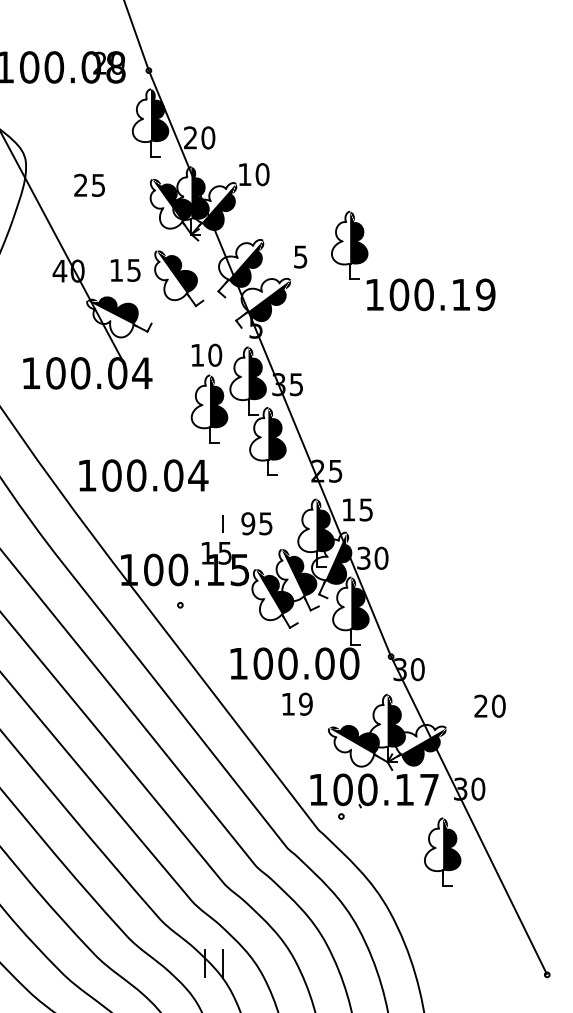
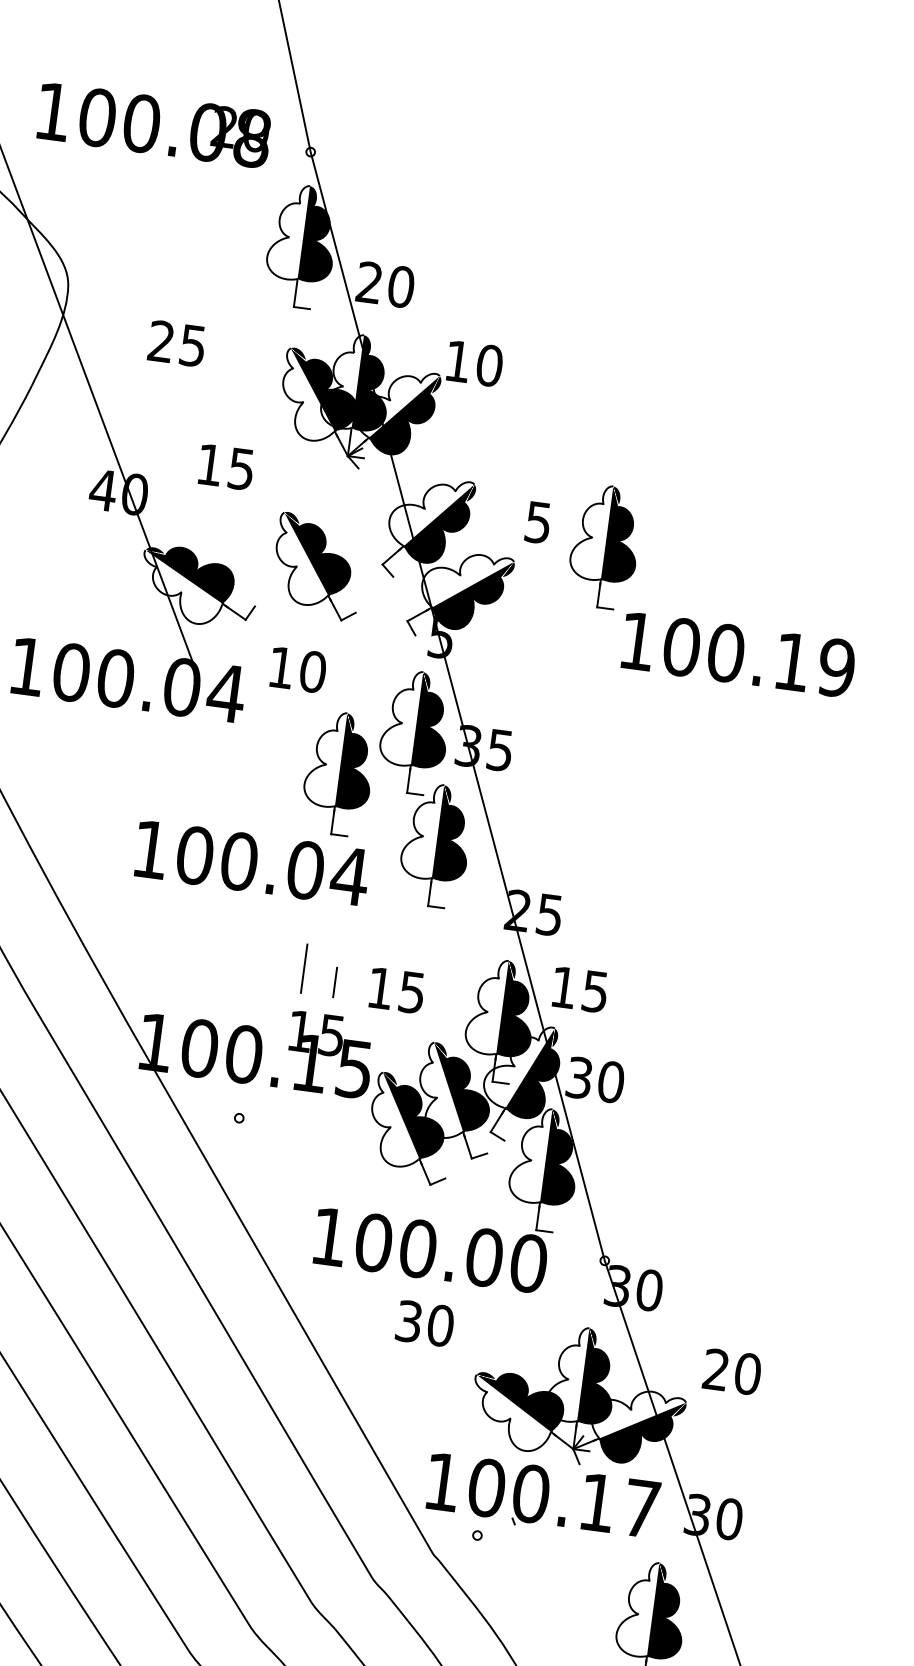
text: (125, 270) -> (225, 467), moved
part: (179, 278) -> (318, 567), moved
part: (422, 278) -> (727, 623), moved
text: (206, 354) -> (297, 668), moved
text: (143, 475) -> (251, 862), moved
line: (205, 518) -> (305, 968), added
text: (248, 523) -> (380, 987), 95 -> 15
text: (296, 703) -> (423, 1322), 19 -> 30
text: (489, 705) -> (731, 1370), moved

